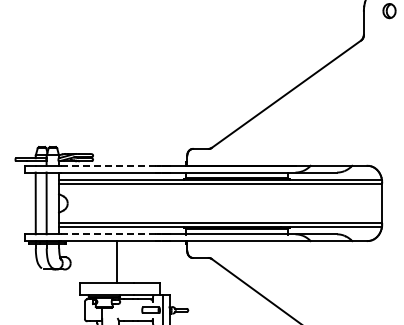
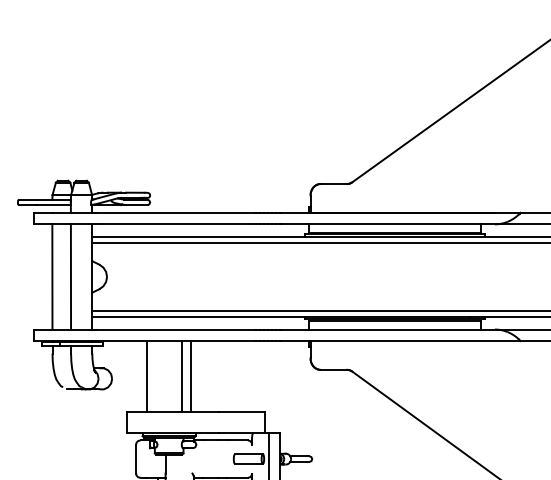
line: (107, 165) -> (174, 212), dashed -> solid
line: (108, 234) -> (176, 329), dashed -> solid
line: (91, 261) -> (147, 375), added
line: (111, 261) -> (181, 375), added

